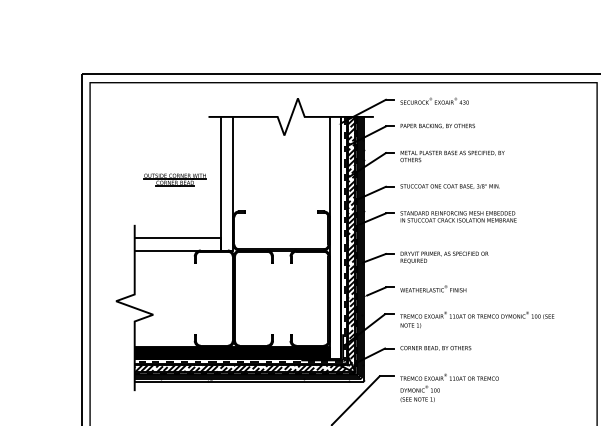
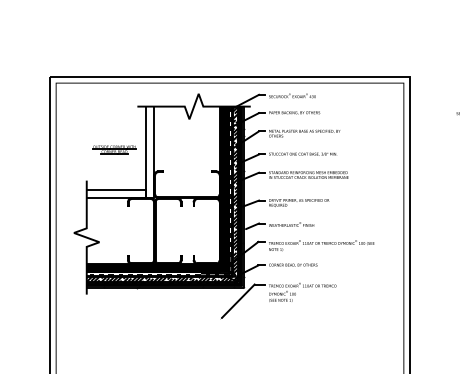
fill: (335, 237) -> (224, 189), added

